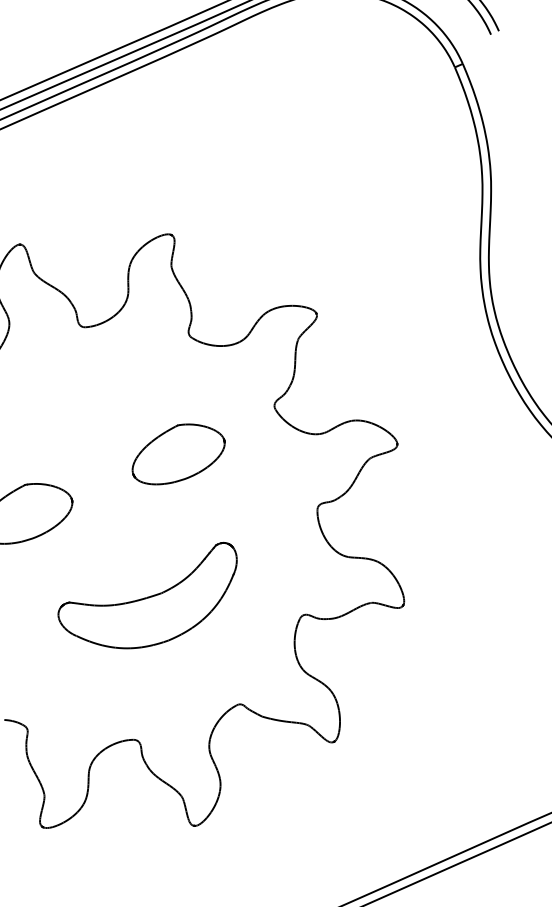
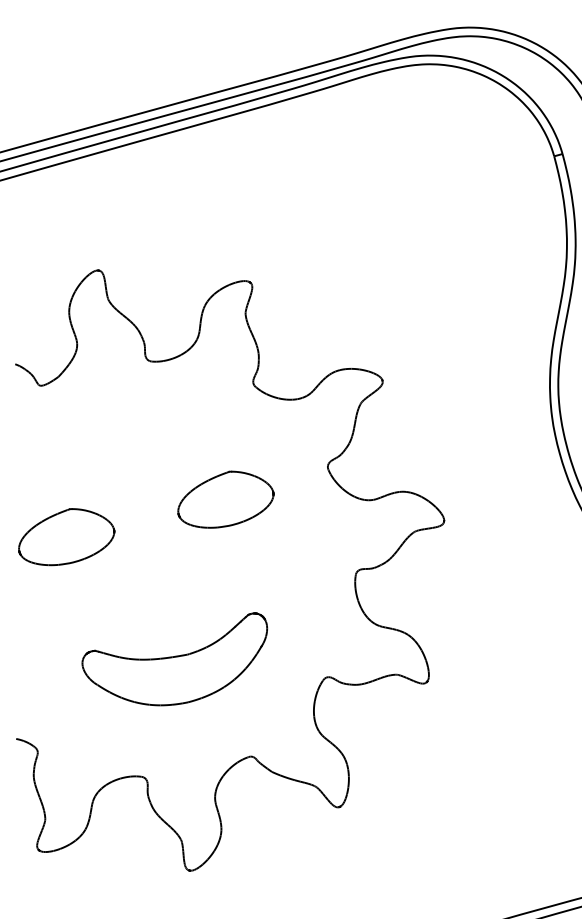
part: (149, 599) -> (174, 659), moved

